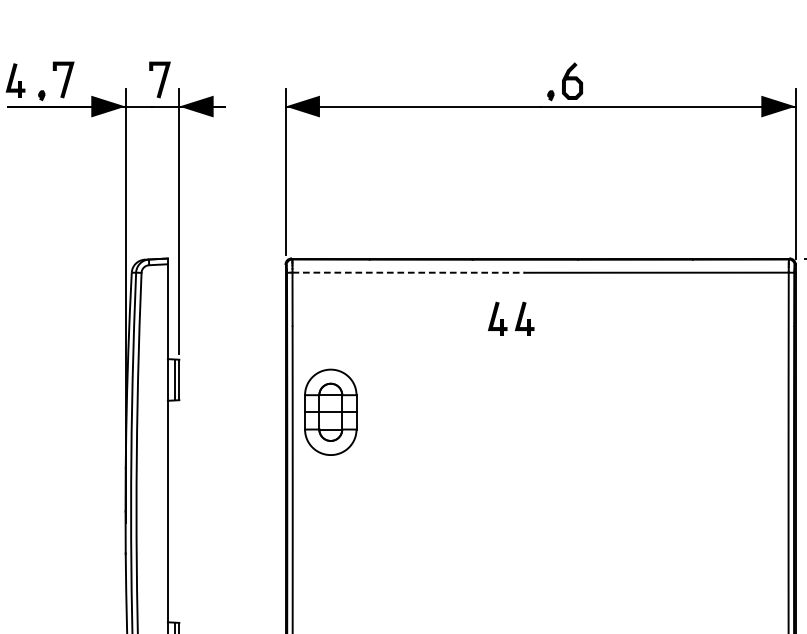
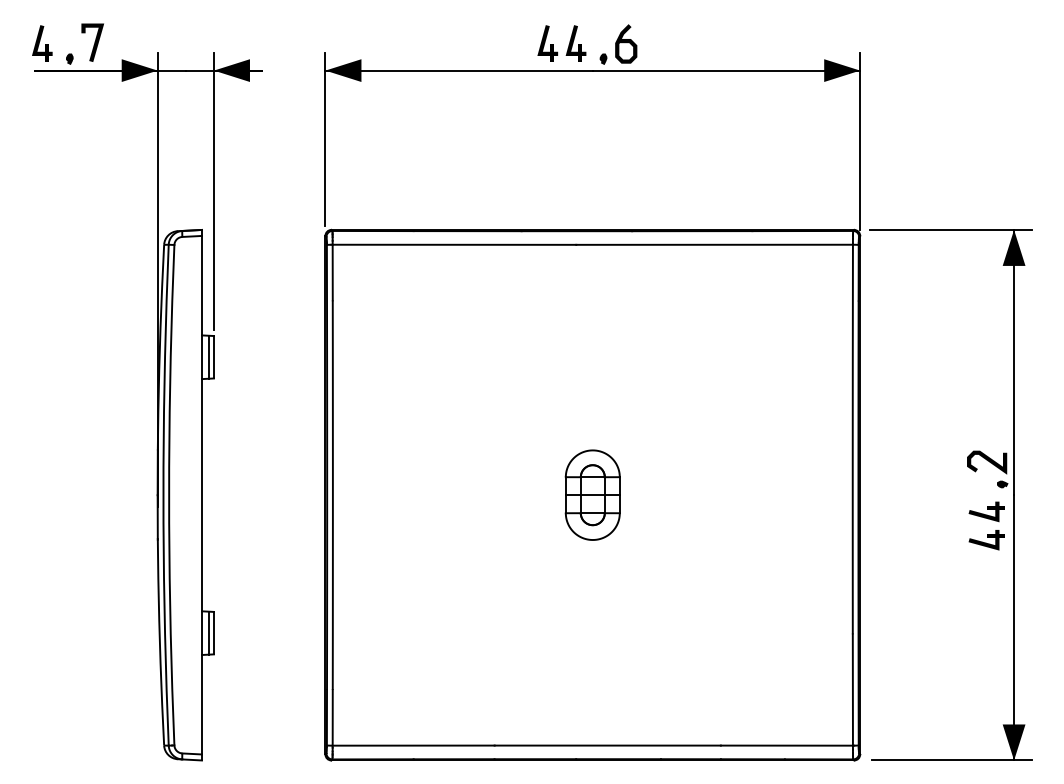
line: (161, 79) -> (195, 42), removed
line: (408, 272) -> (454, 244), dashed -> solid
part: (517, 320) -> (568, 44), moved
part: (330, 411) -> (592, 494), moved

